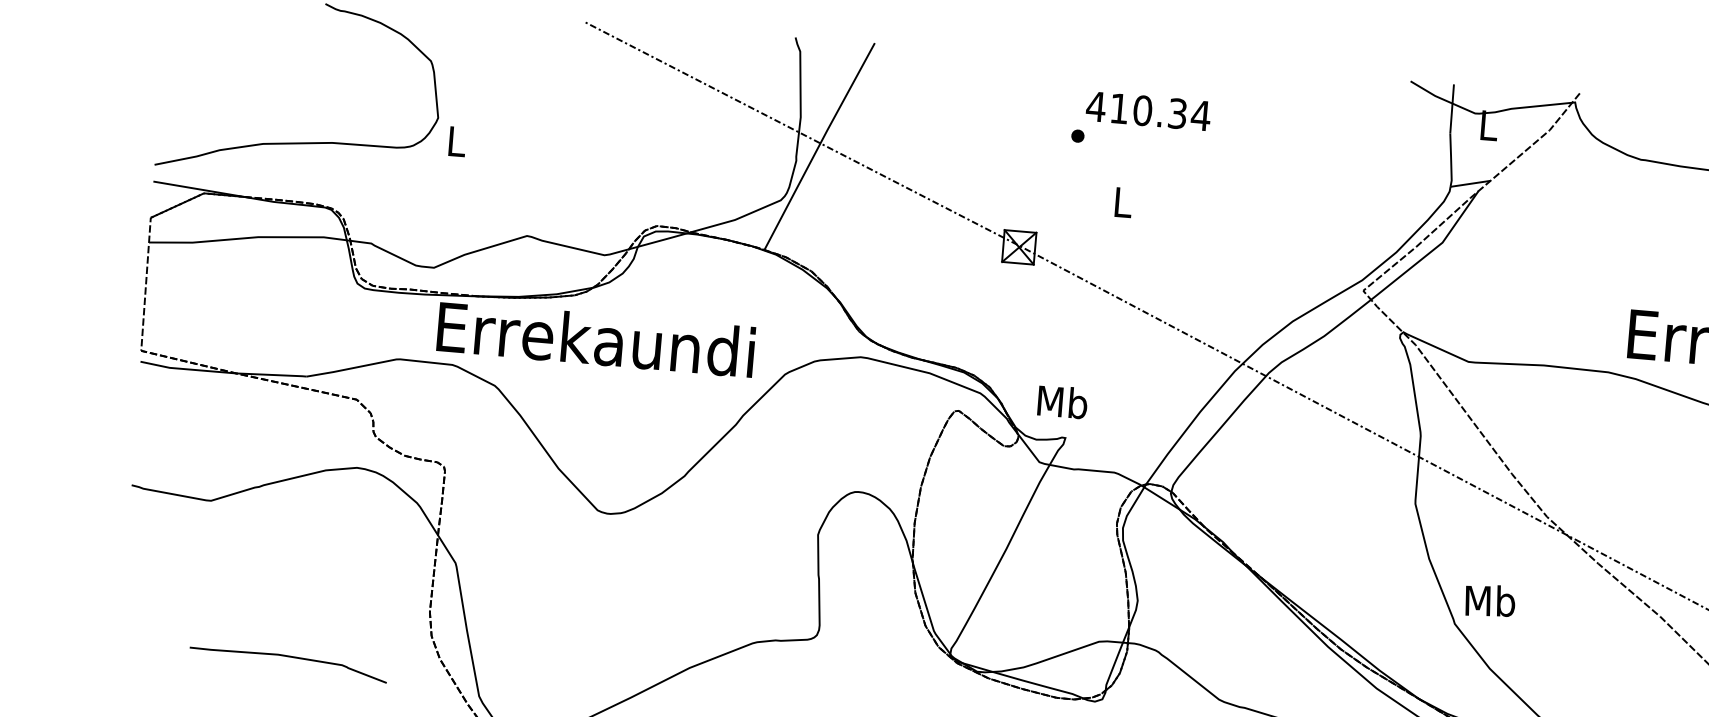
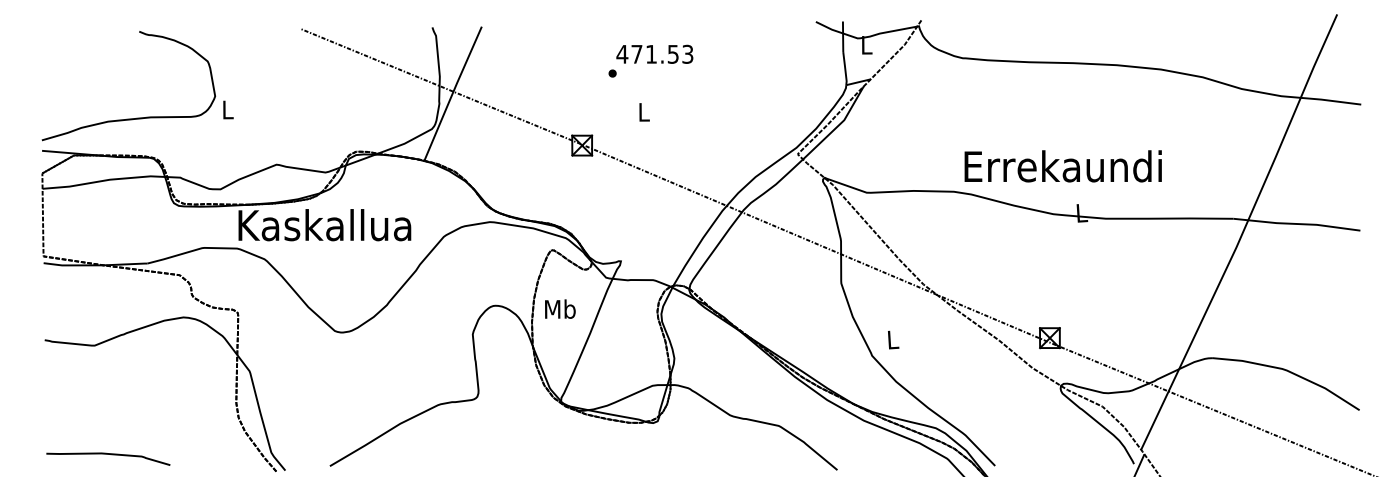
text: (1160, 110) -> (662, 53), 410.34 -> 471.53
text: (595, 339) -> (324, 225), Errekaundi -> Kaskallua
text: (1063, 401) -> (560, 308), moved
text: (1489, 600) -> (892, 339), Mb -> L
curve: (289, 657) -> (108, 454), moved

